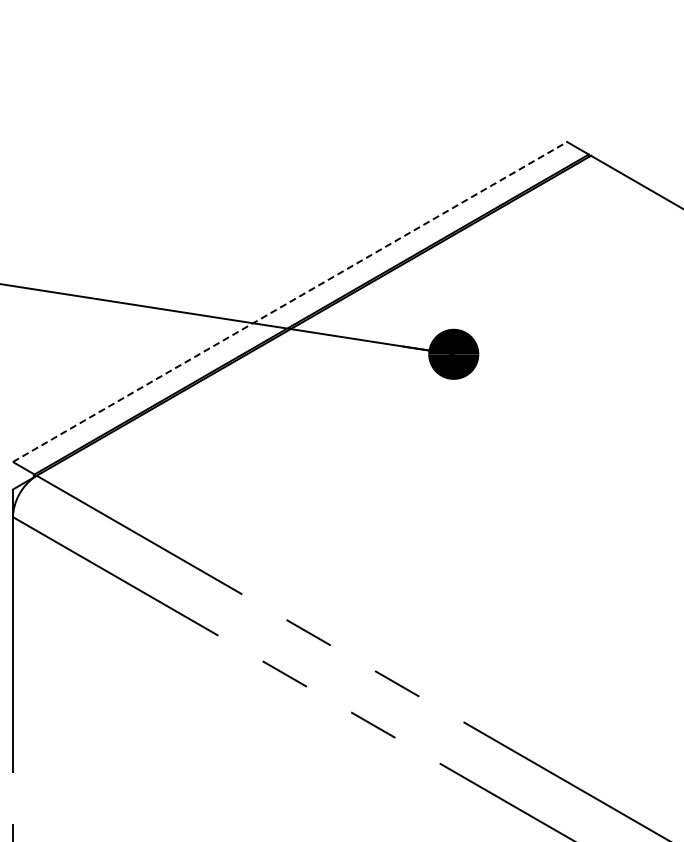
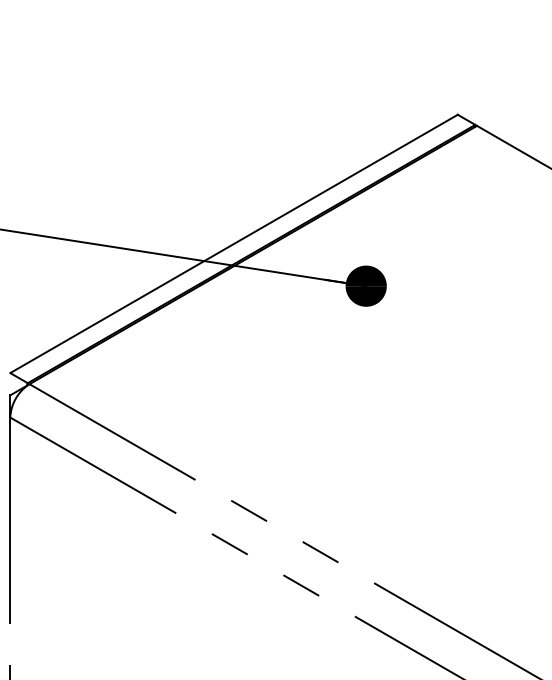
line: (290, 301) -> (234, 243), dashed -> solid

